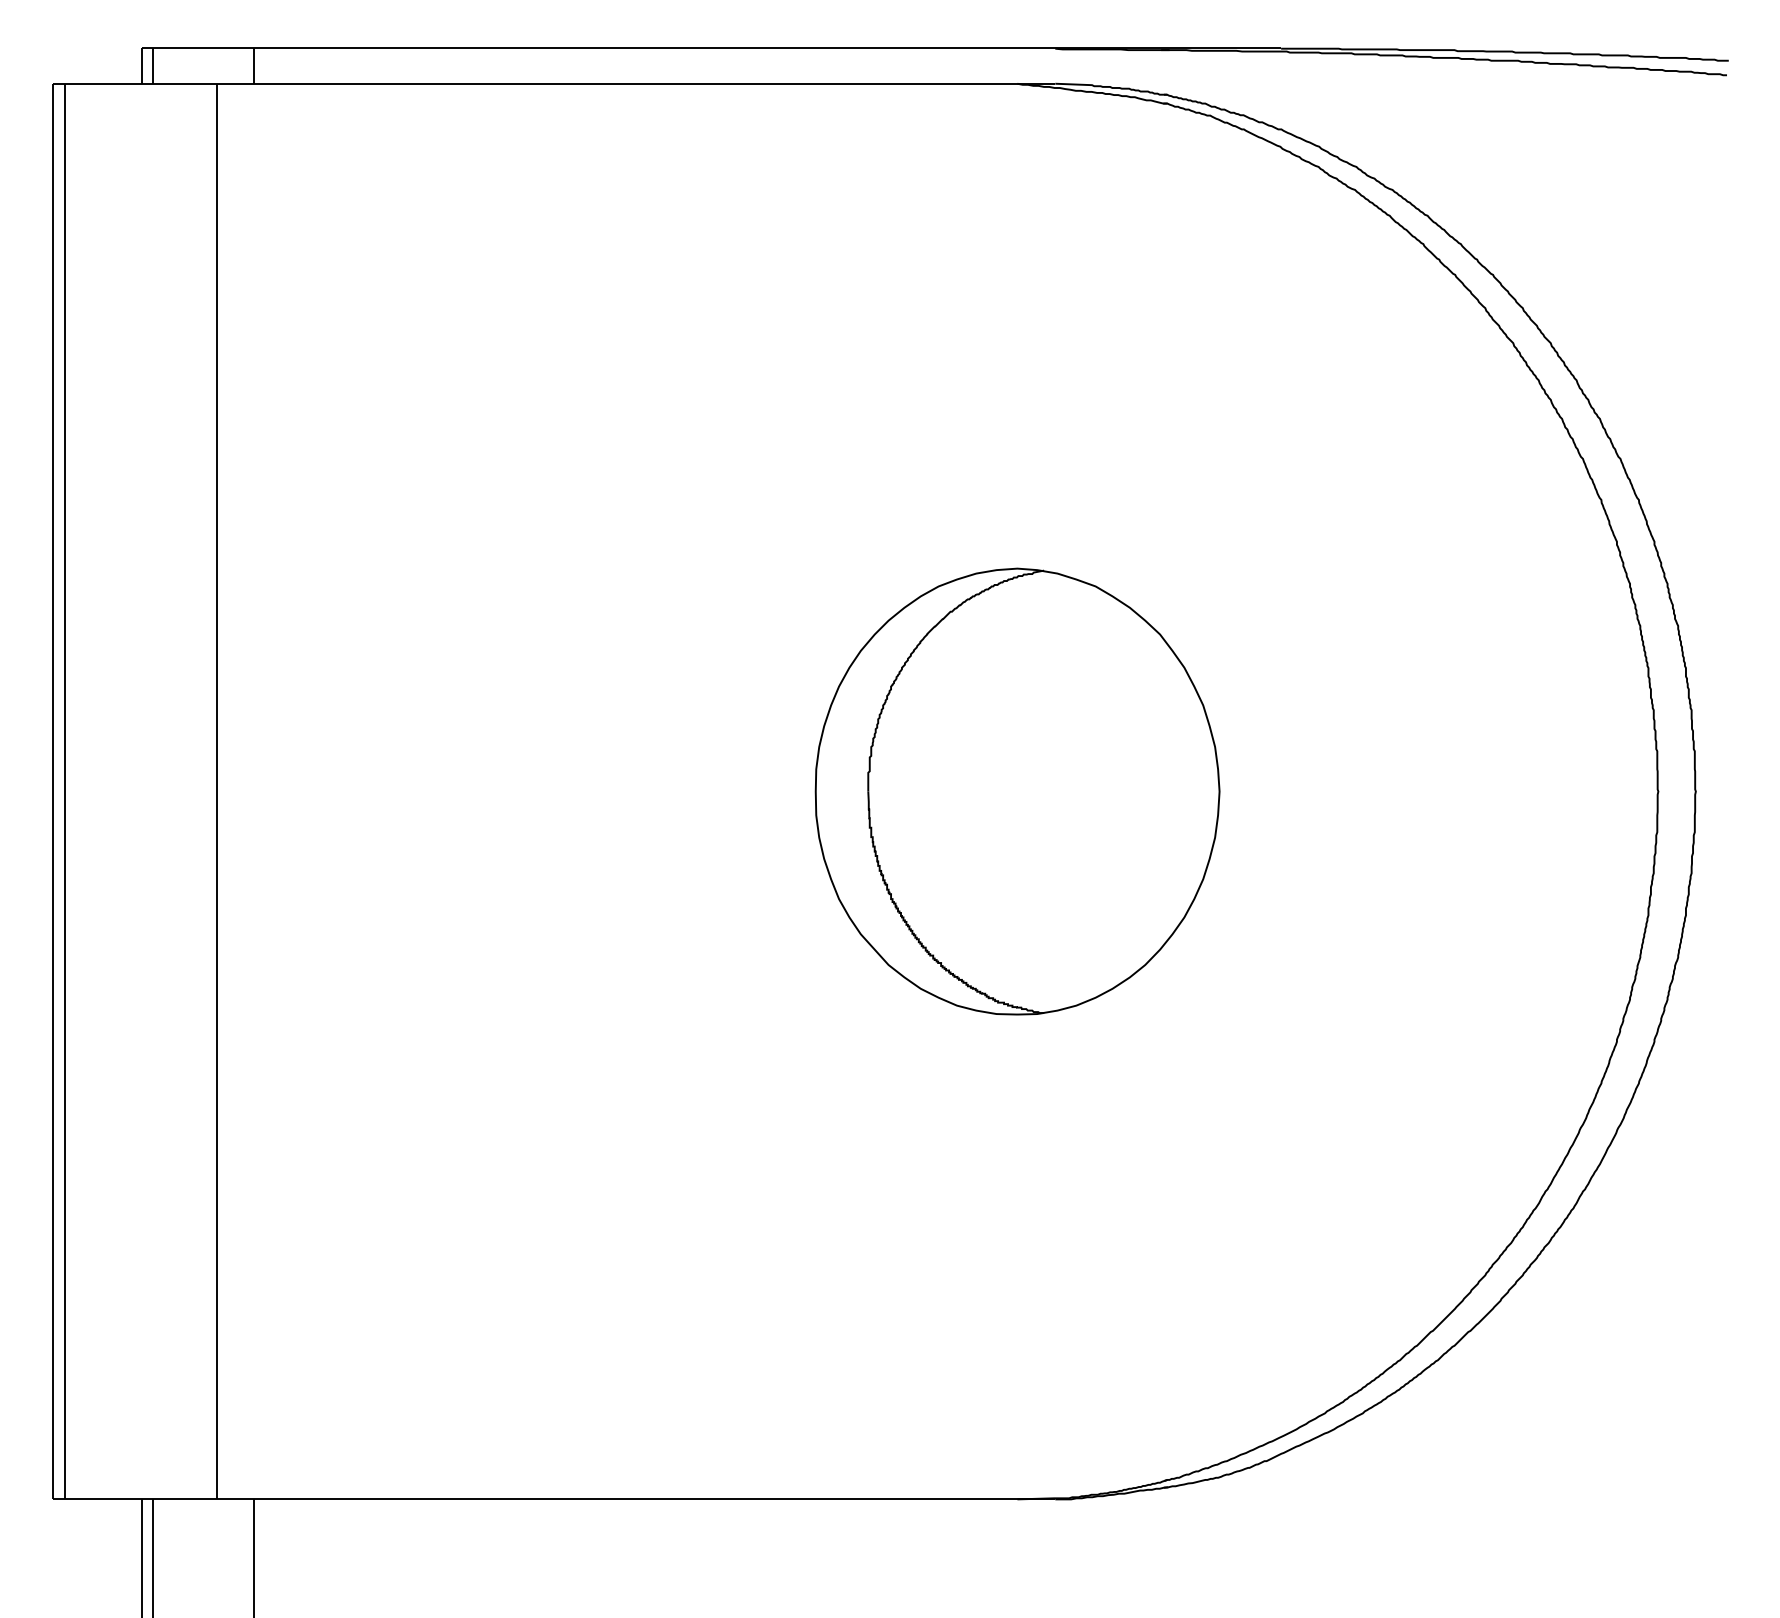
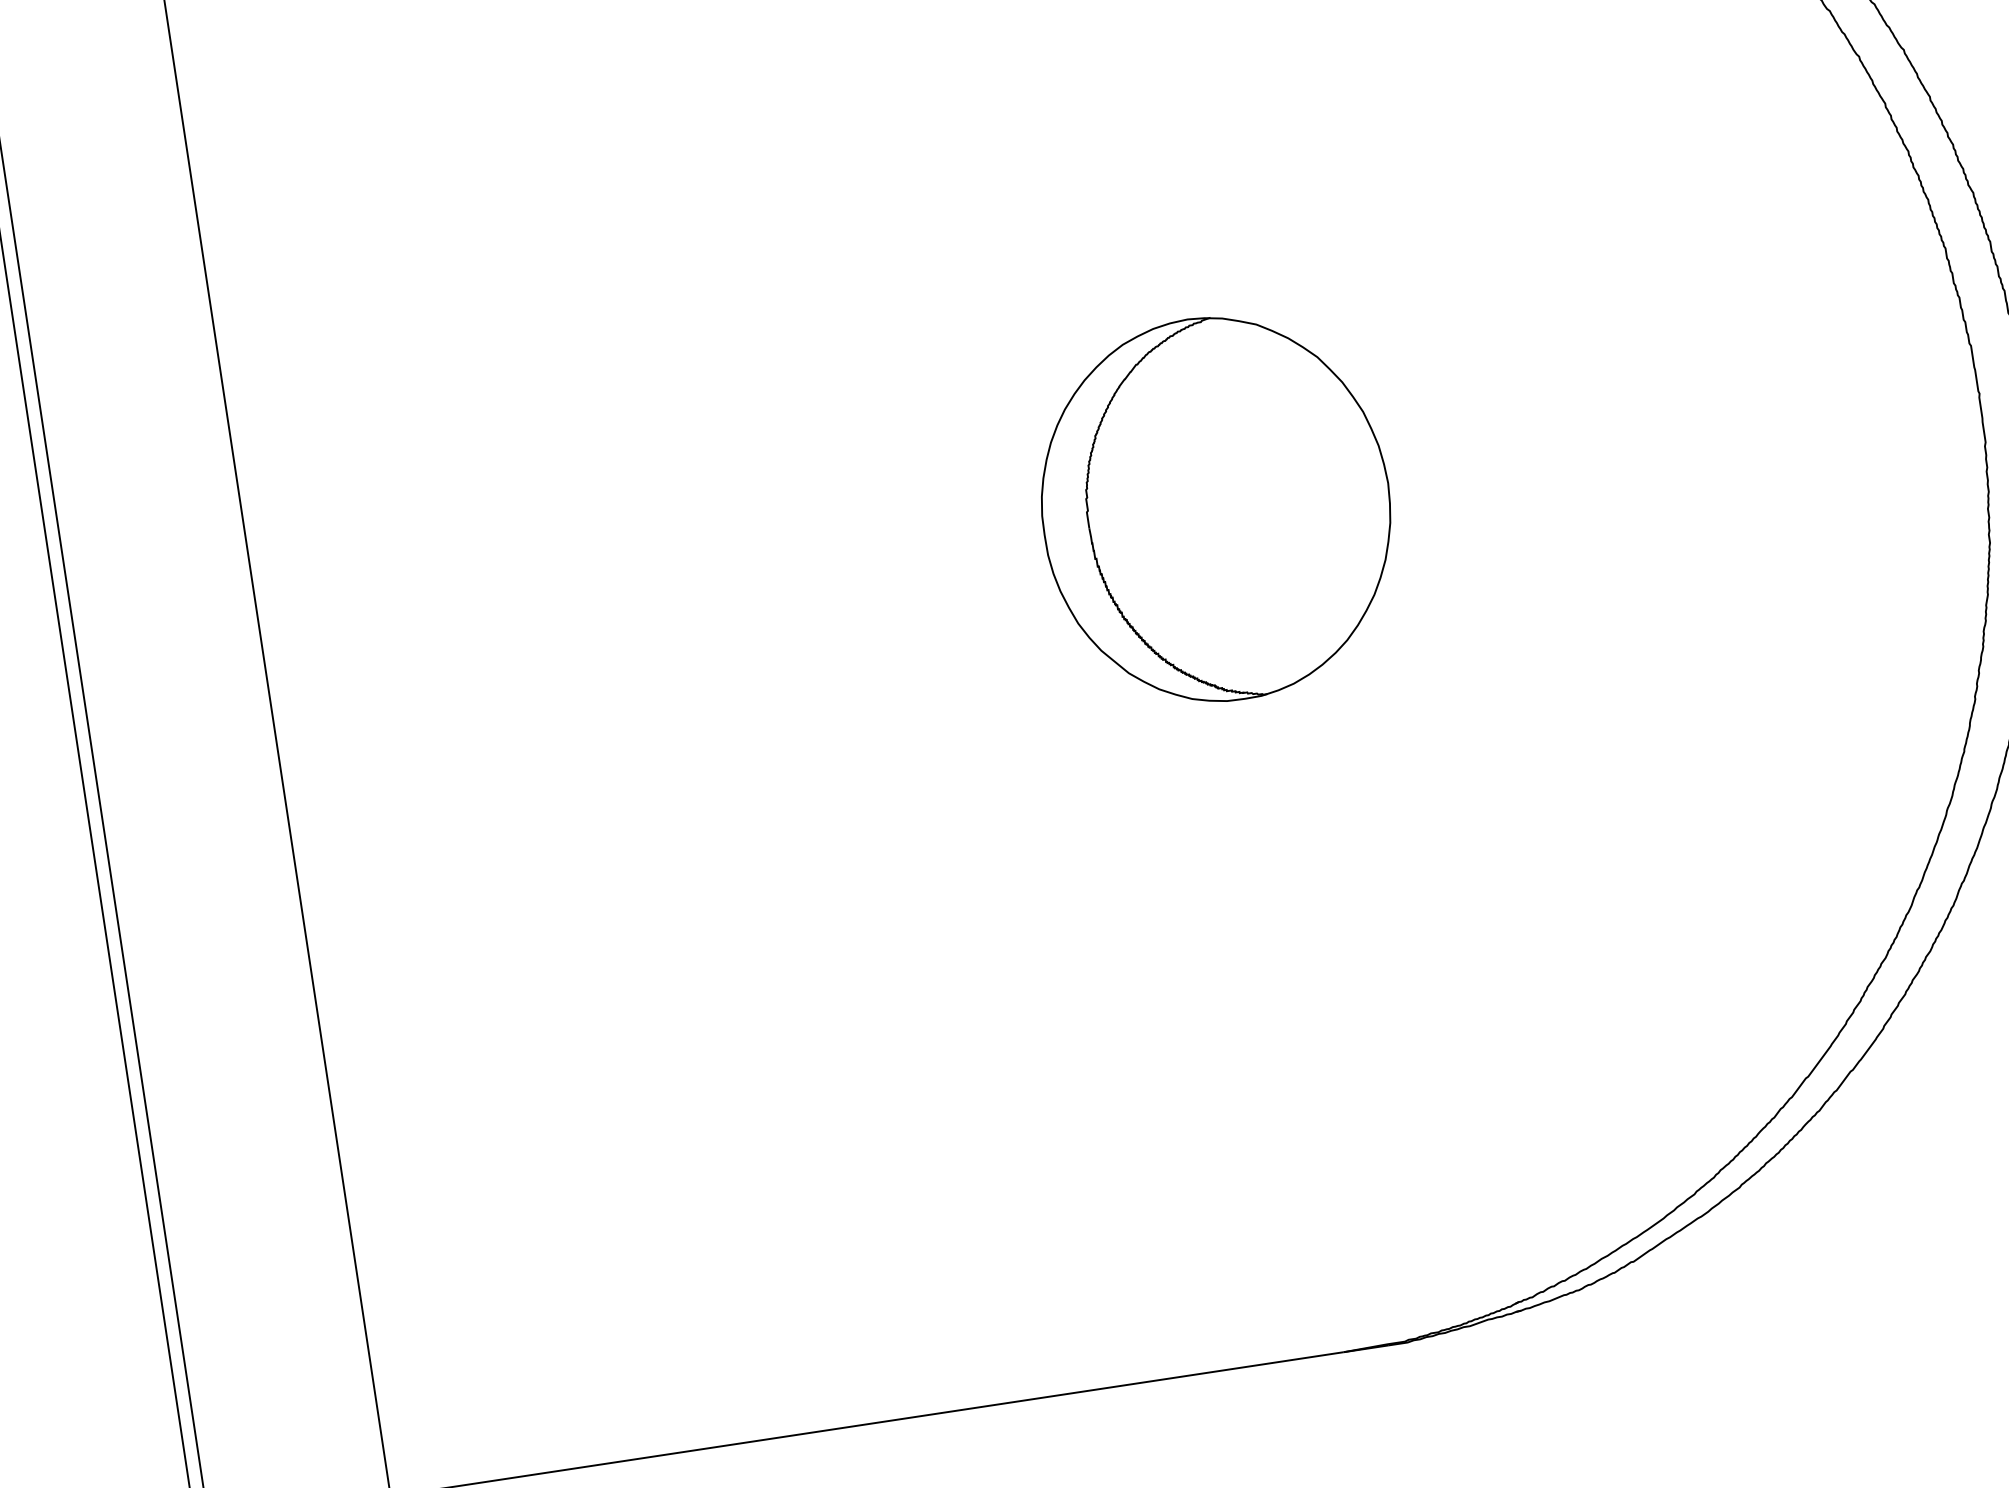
part: (1017, 791) -> (1216, 509), size x0.71

